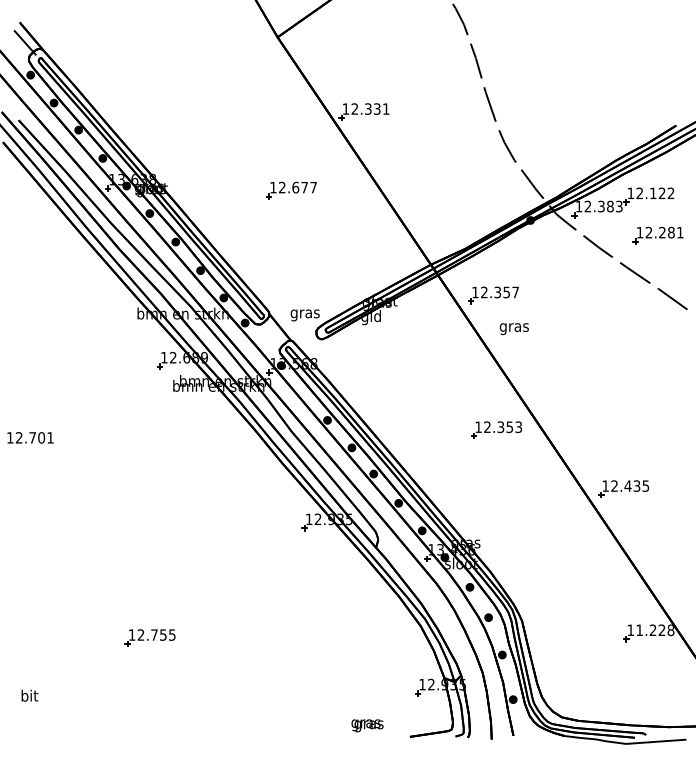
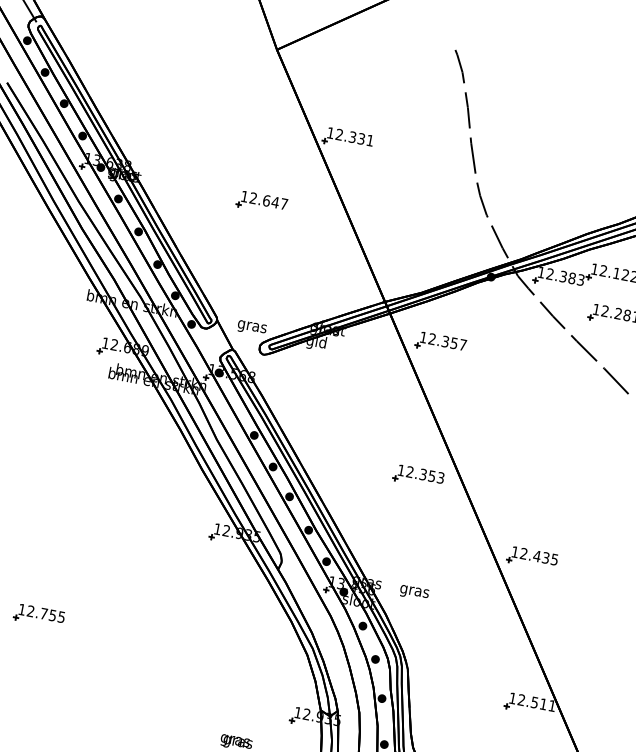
text: (304, 187) -> (275, 202), 12.677 -> 12.647
text: (513, 328) -> (413, 592), moved
text: (655, 630) -> (537, 703), 11.228 -> 12.511

